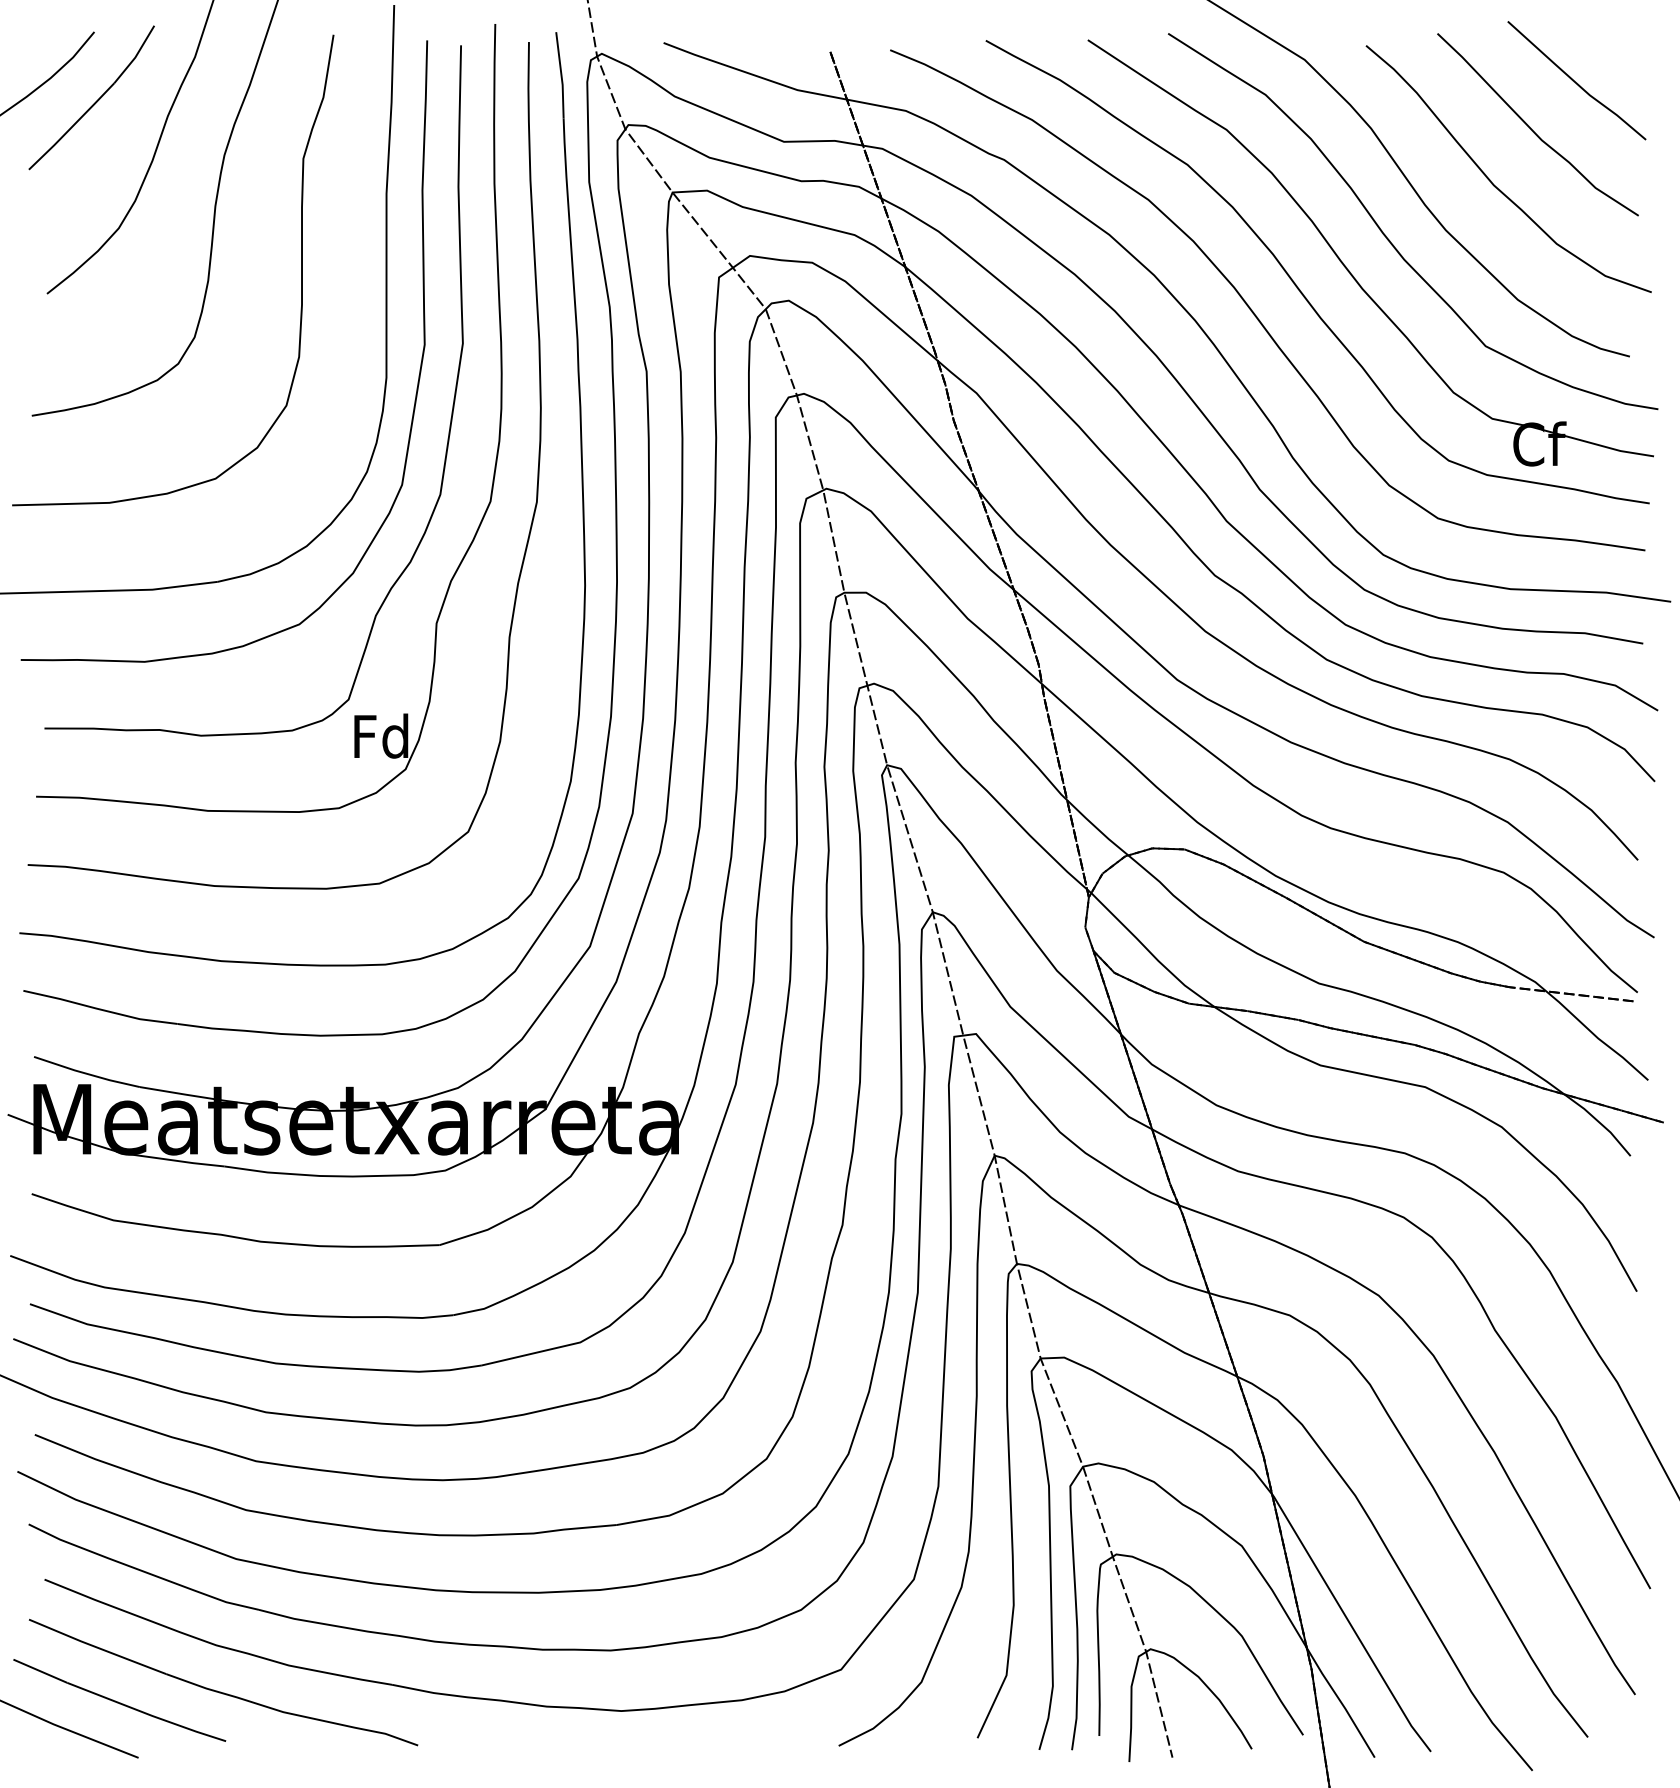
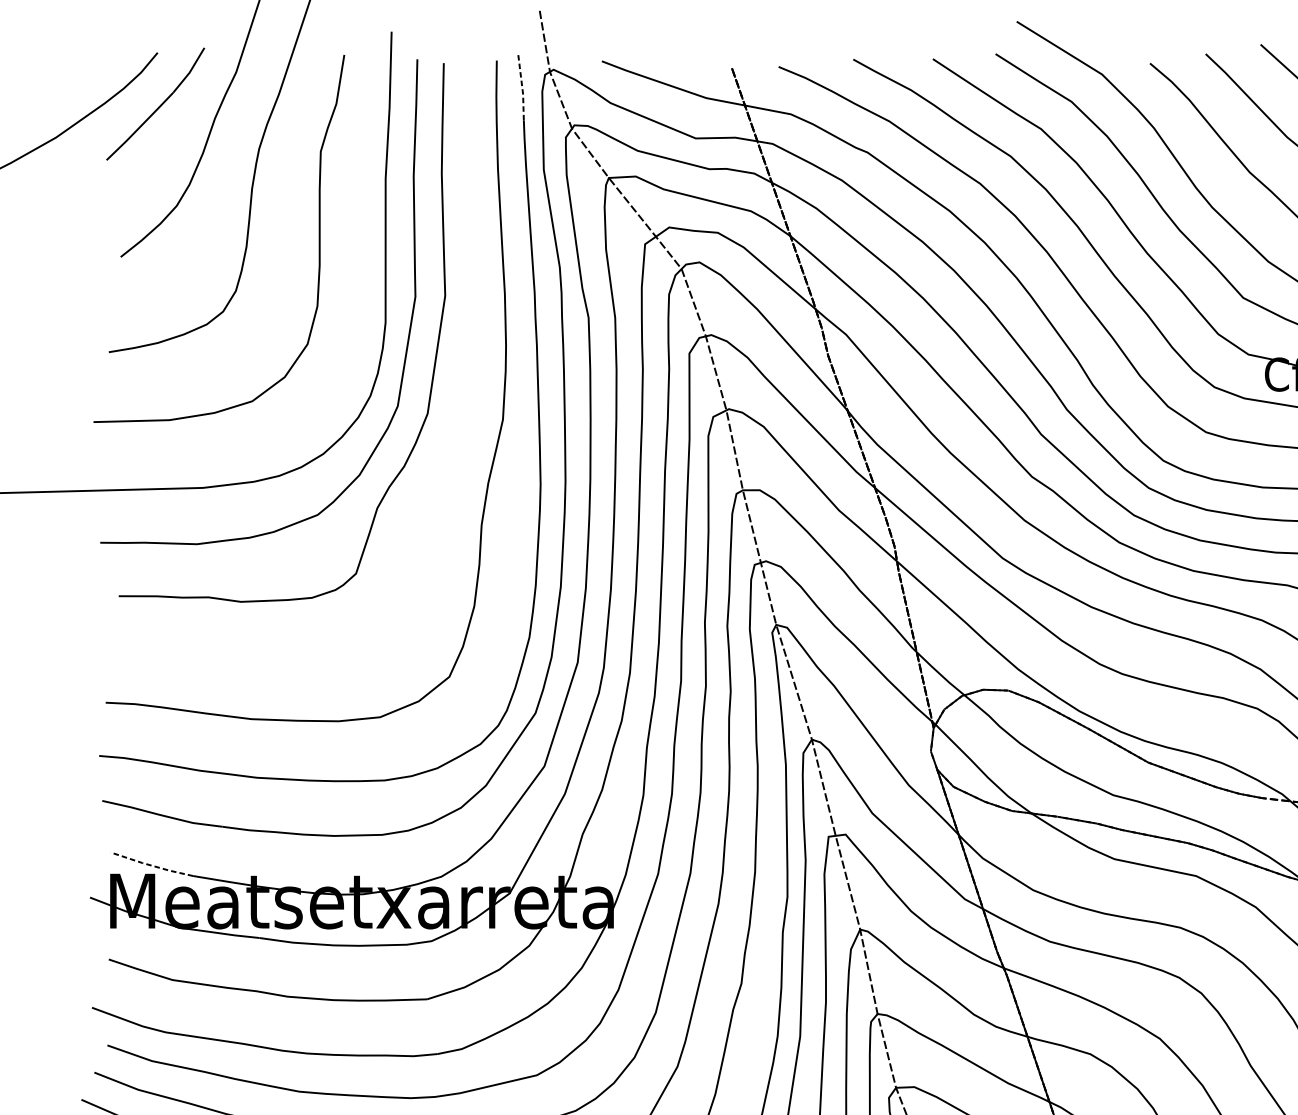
line: (561, 75) -> (522, 86), solid -> dashed
part: (496, 452) -> (471, 380), removed
line: (86, 1073) -> (151, 865), solid -> dashed

